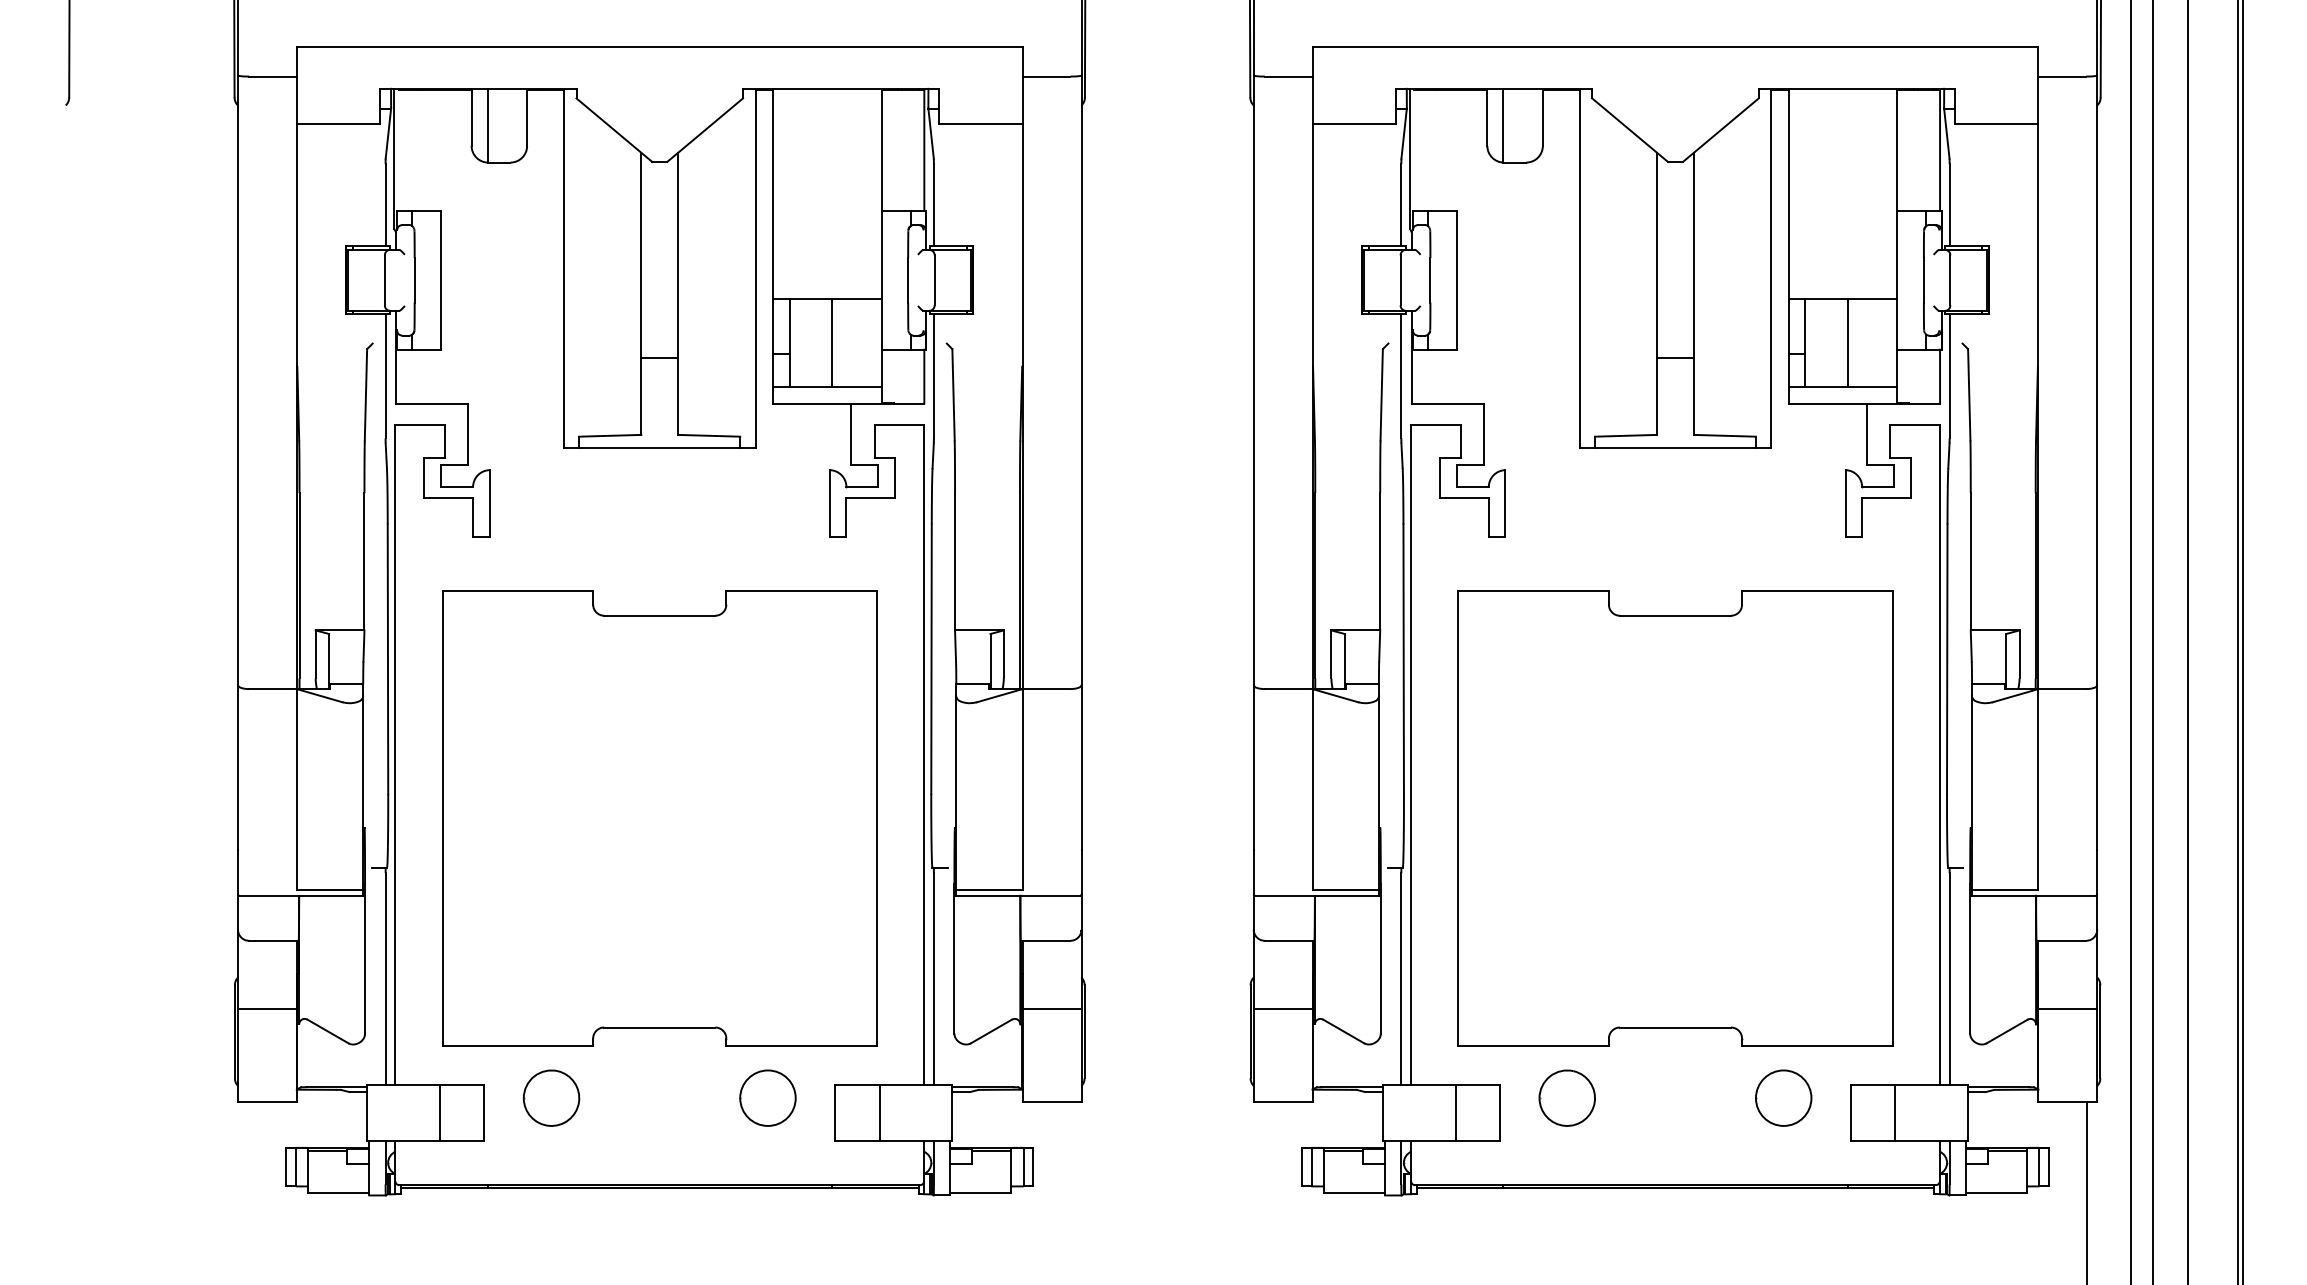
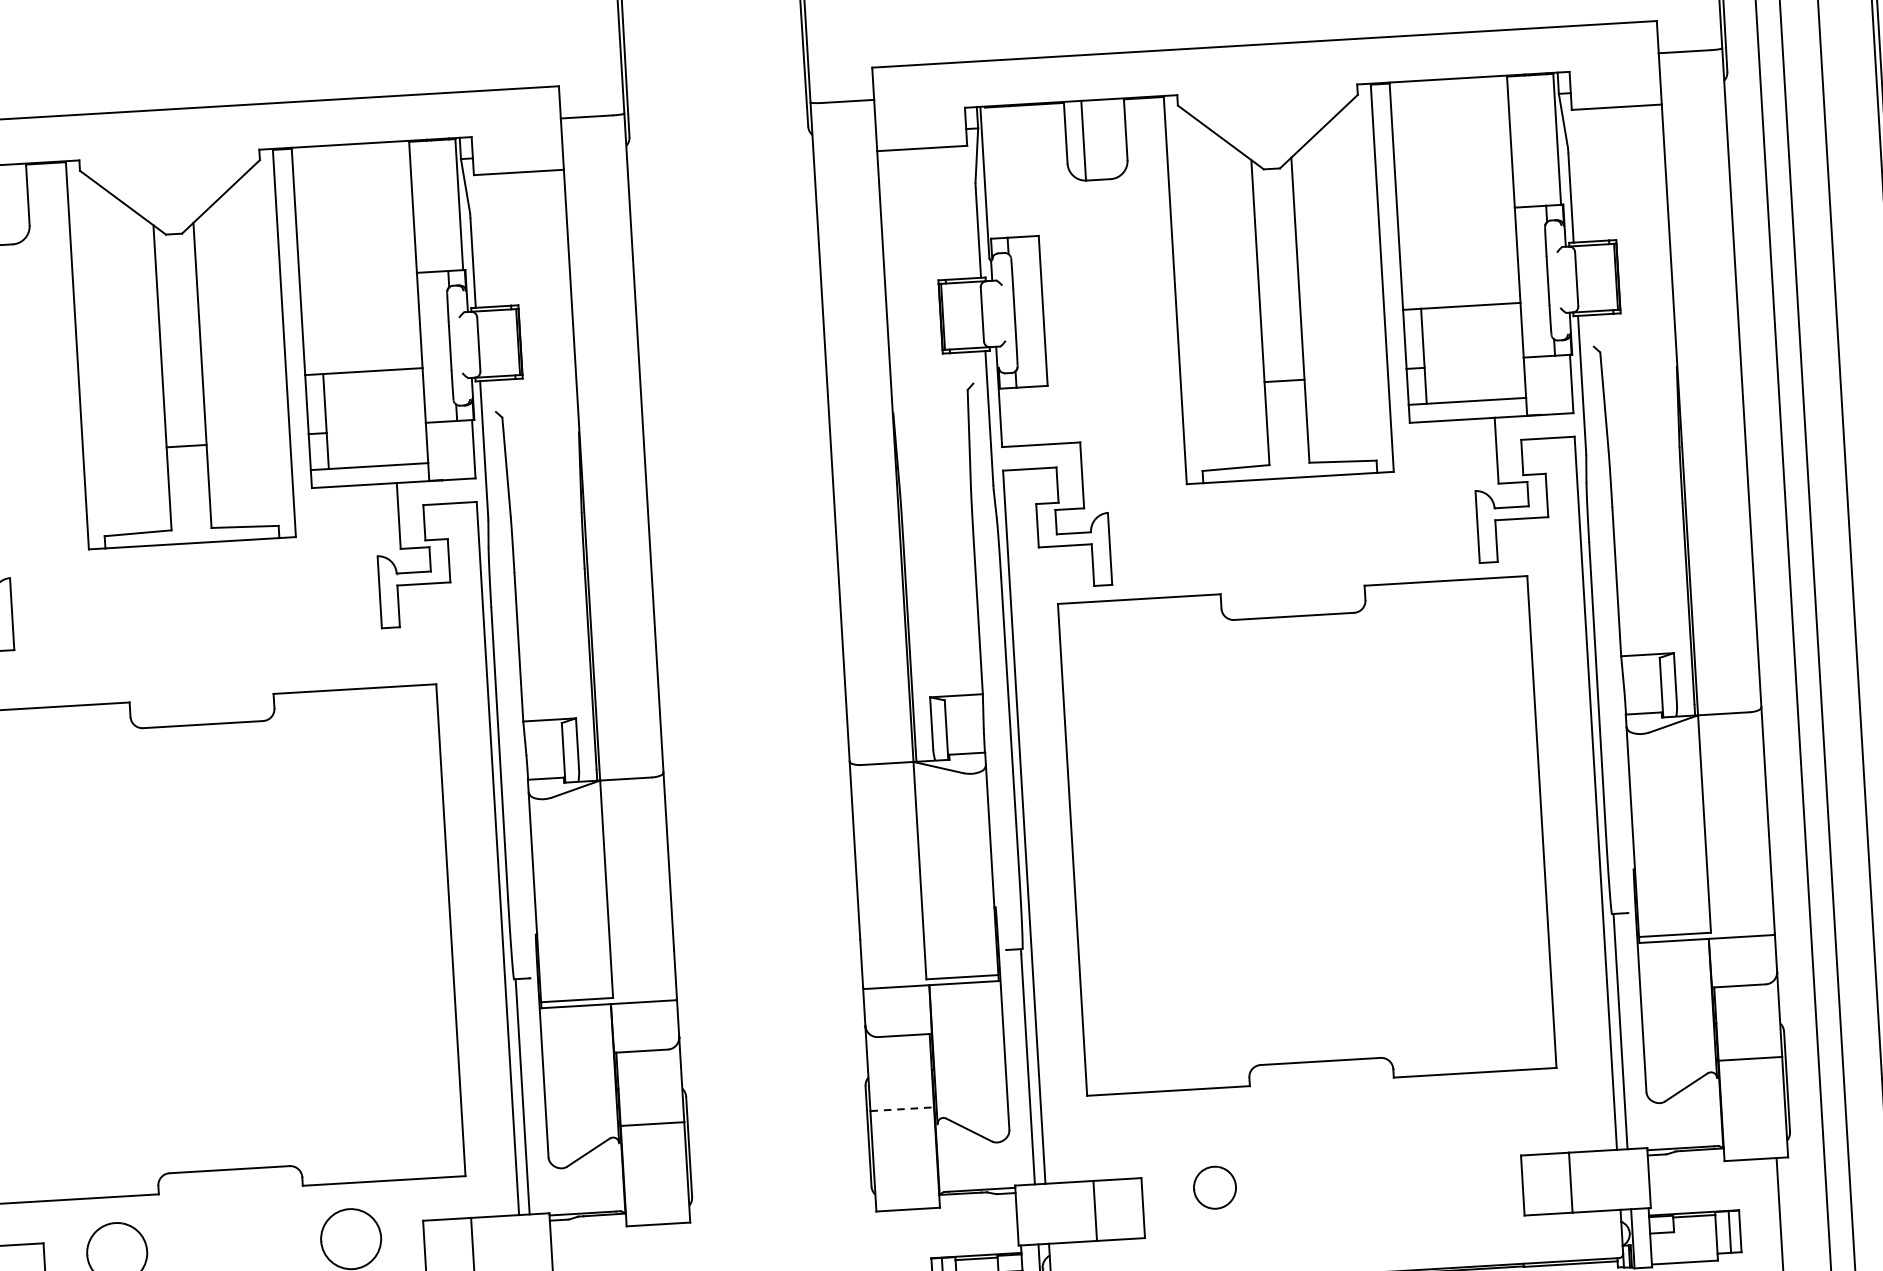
line: (831, 343) -> (371, 419), removed
line: (1847, 343) -> (1469, 354), removed
part: (1675, 818) -> (1307, 835), moved
line: (1283, 1008) -> (902, 1109), solid -> dashed
part: (1566, 1097) -> (1214, 1187), size x0.7
part: (1783, 1097) -> (1448, 1173), removed

